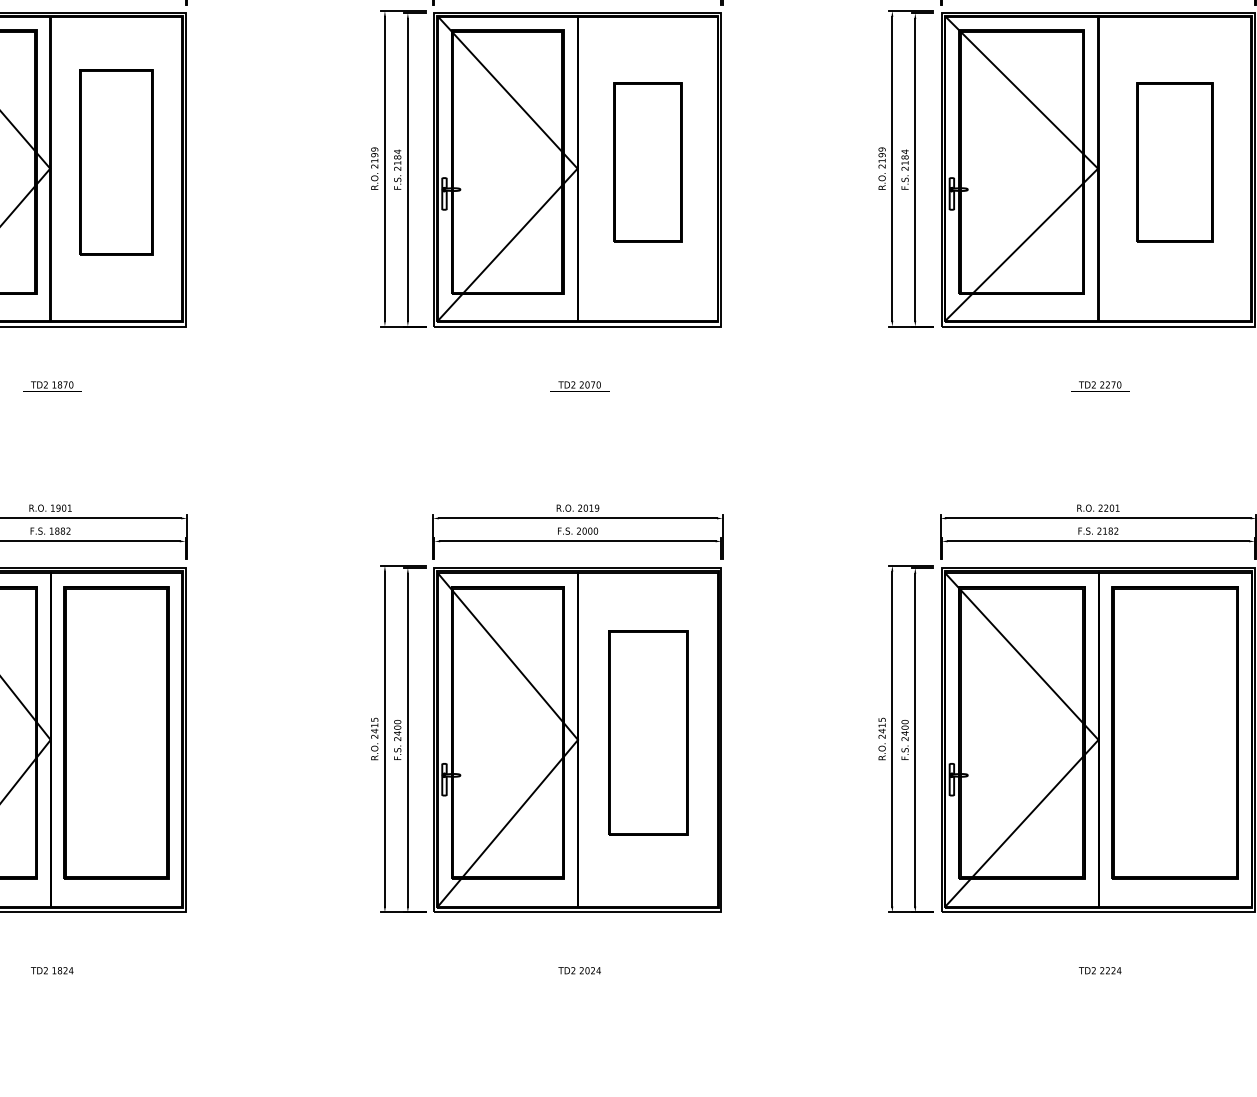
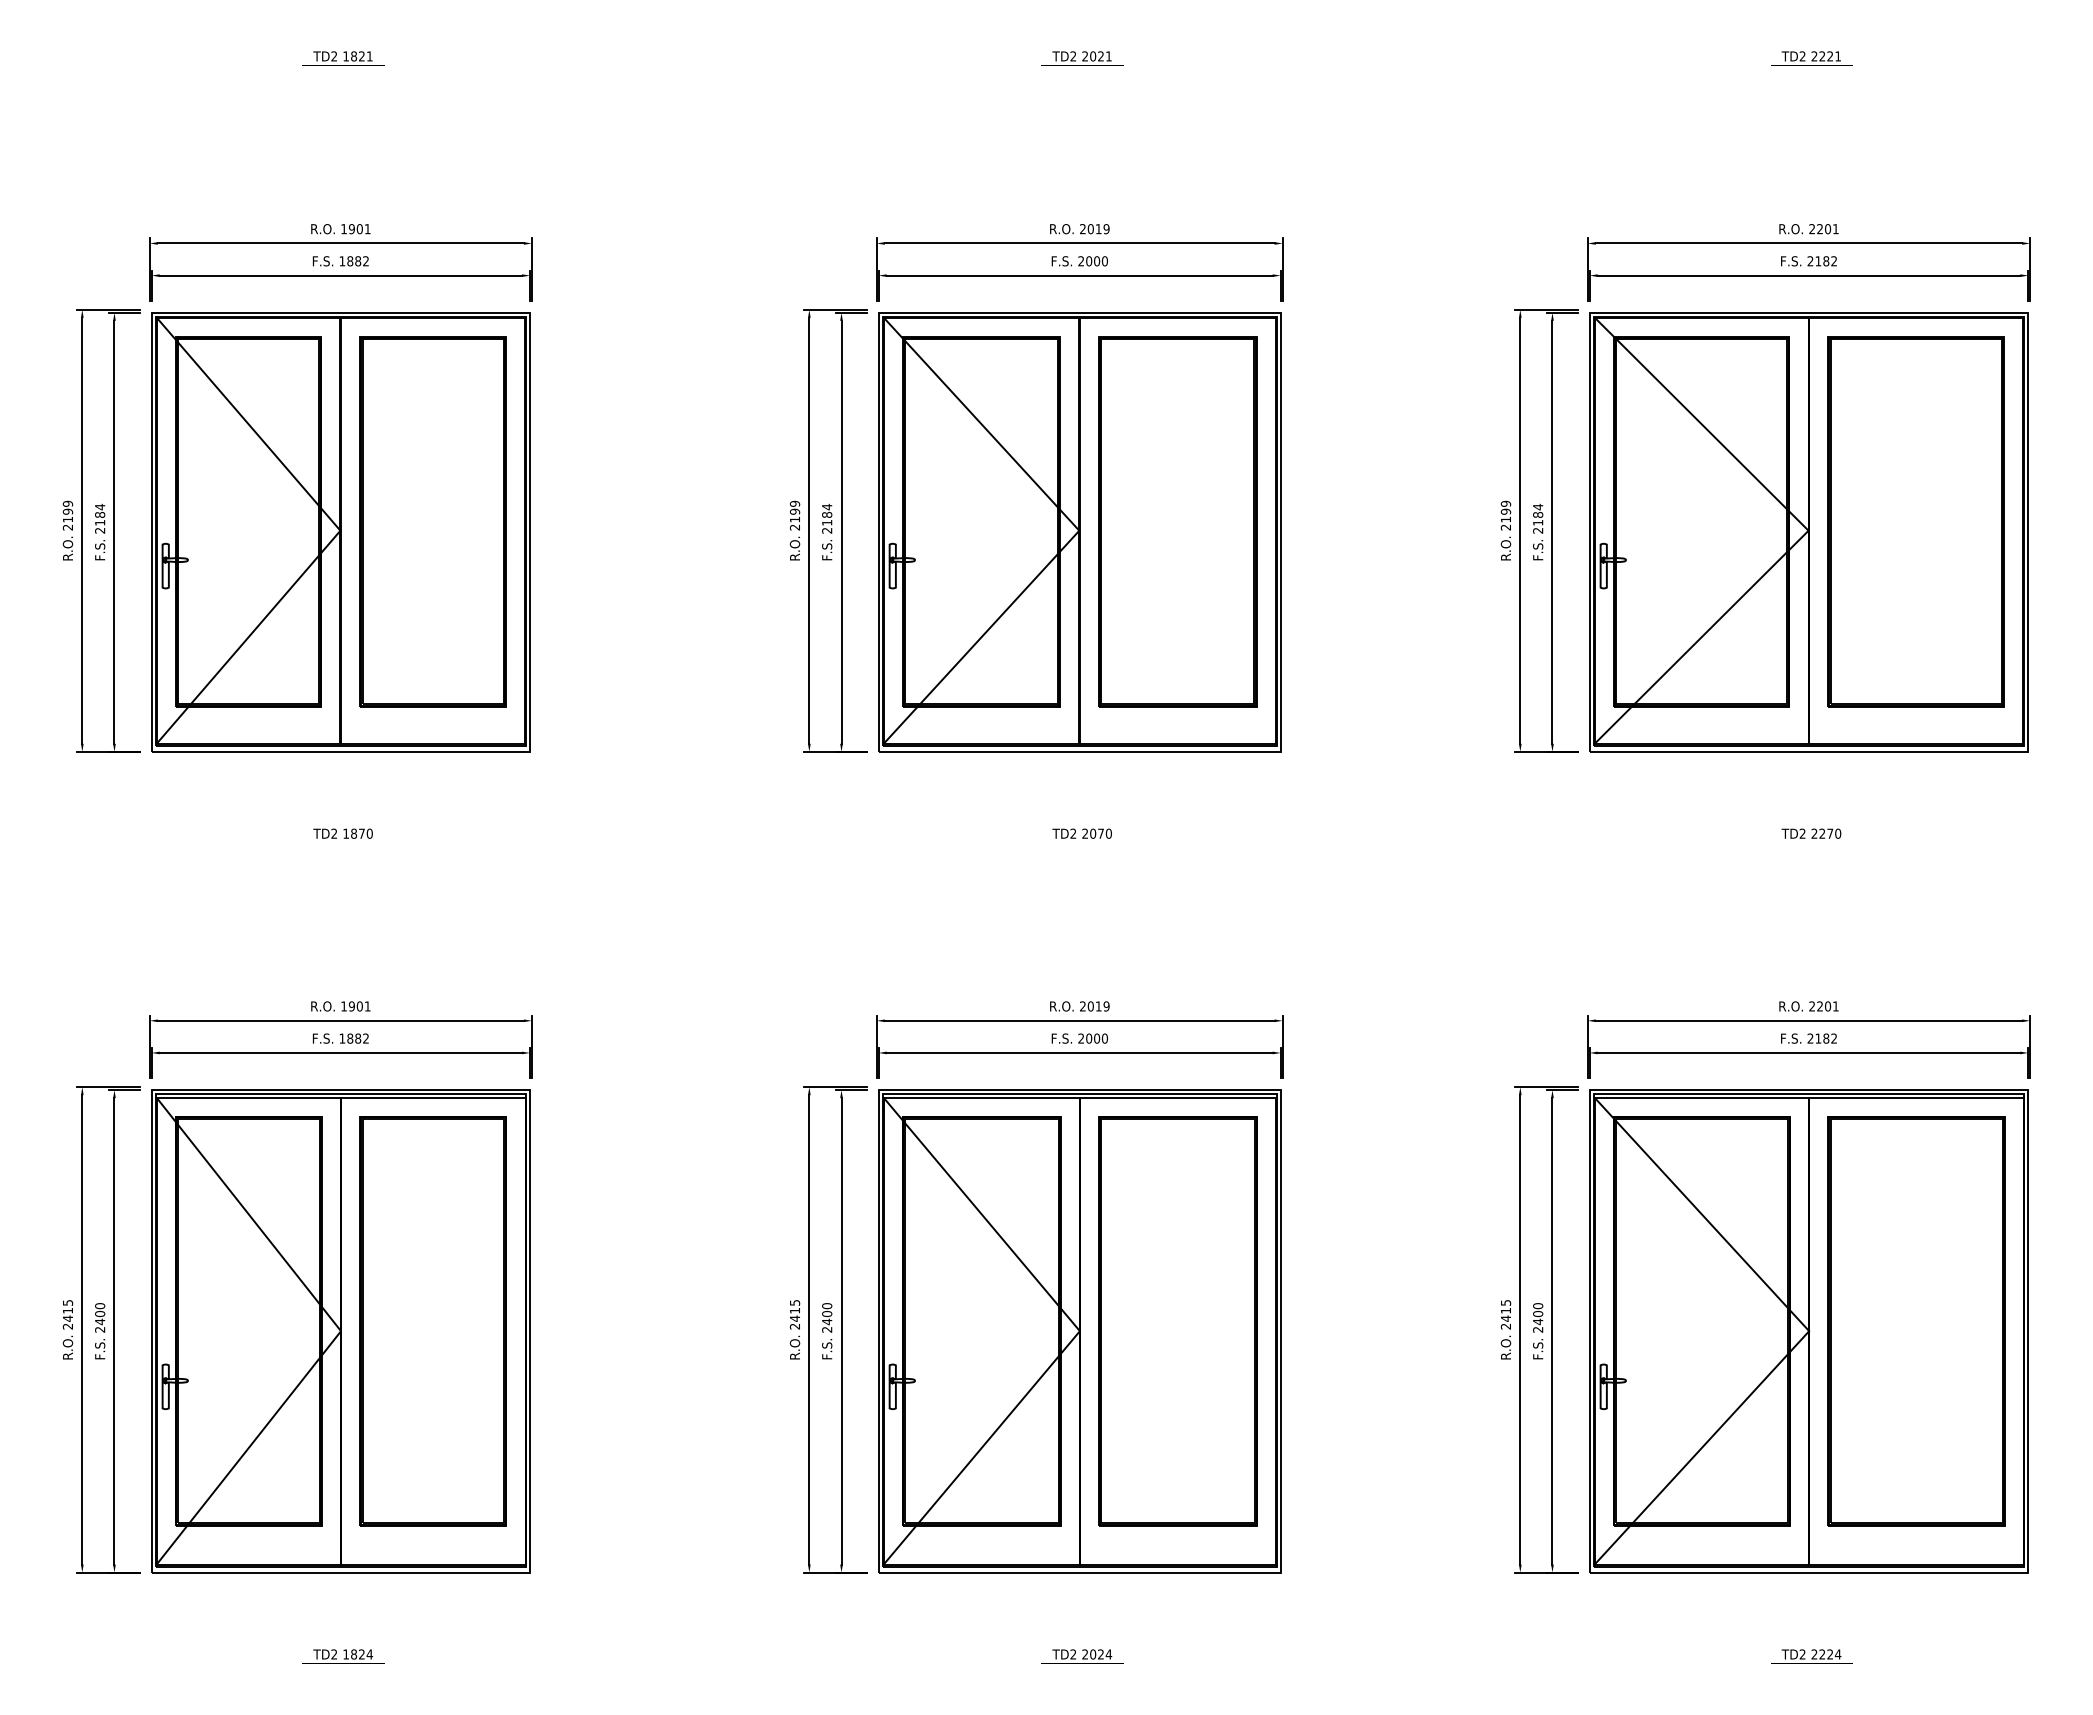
part: (115, 162) -> (432, 521), size x1.43
part: (647, 162) -> (1177, 521), size x1.67
part: (1174, 162) -> (1915, 521), size x1.67
part: (647, 733) -> (1177, 1321), size x1.43

